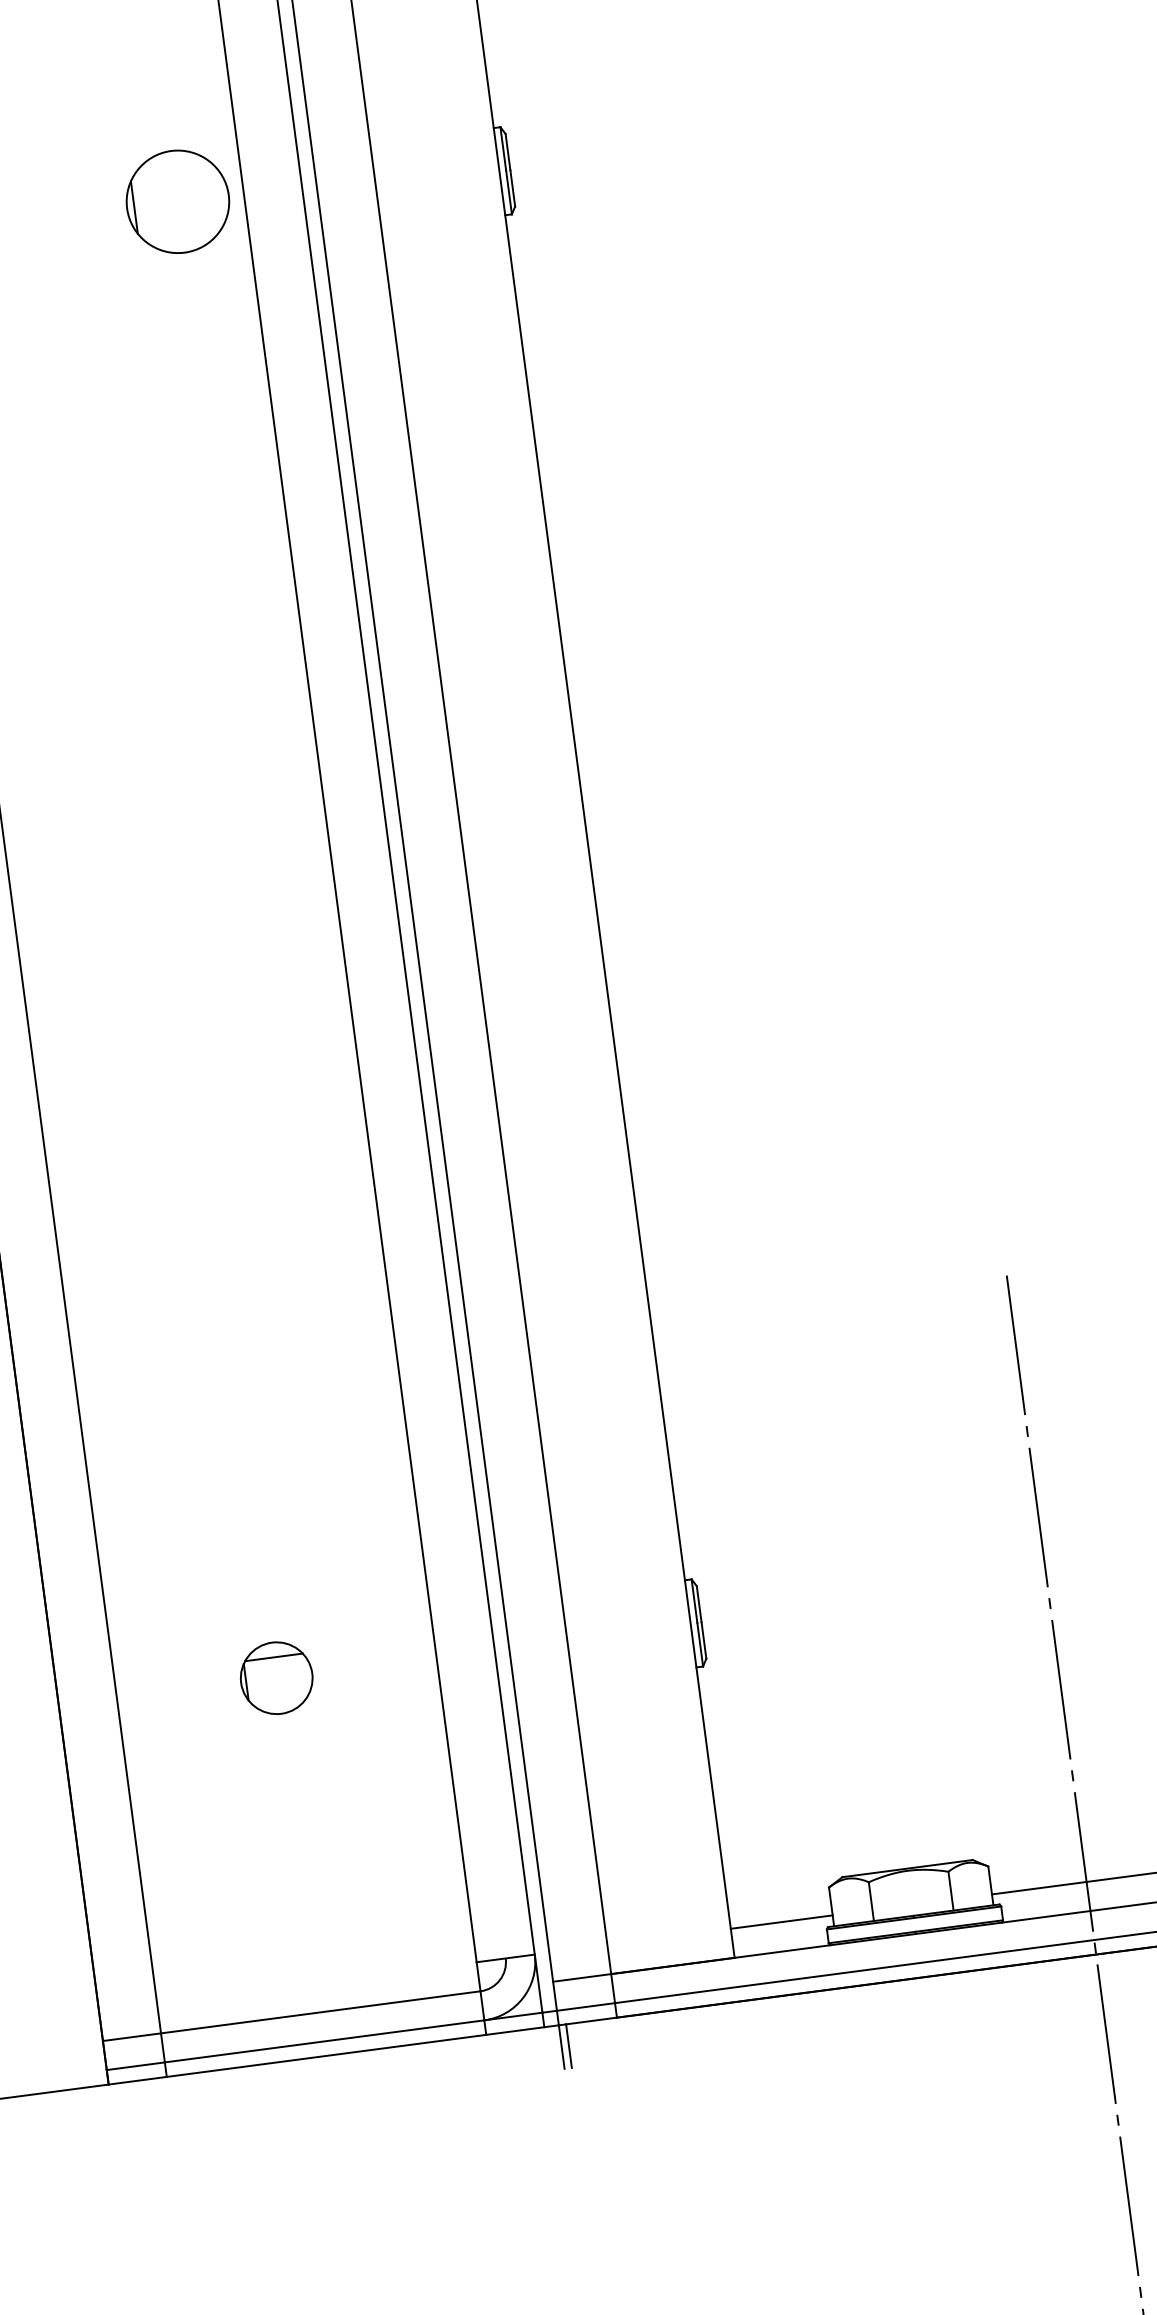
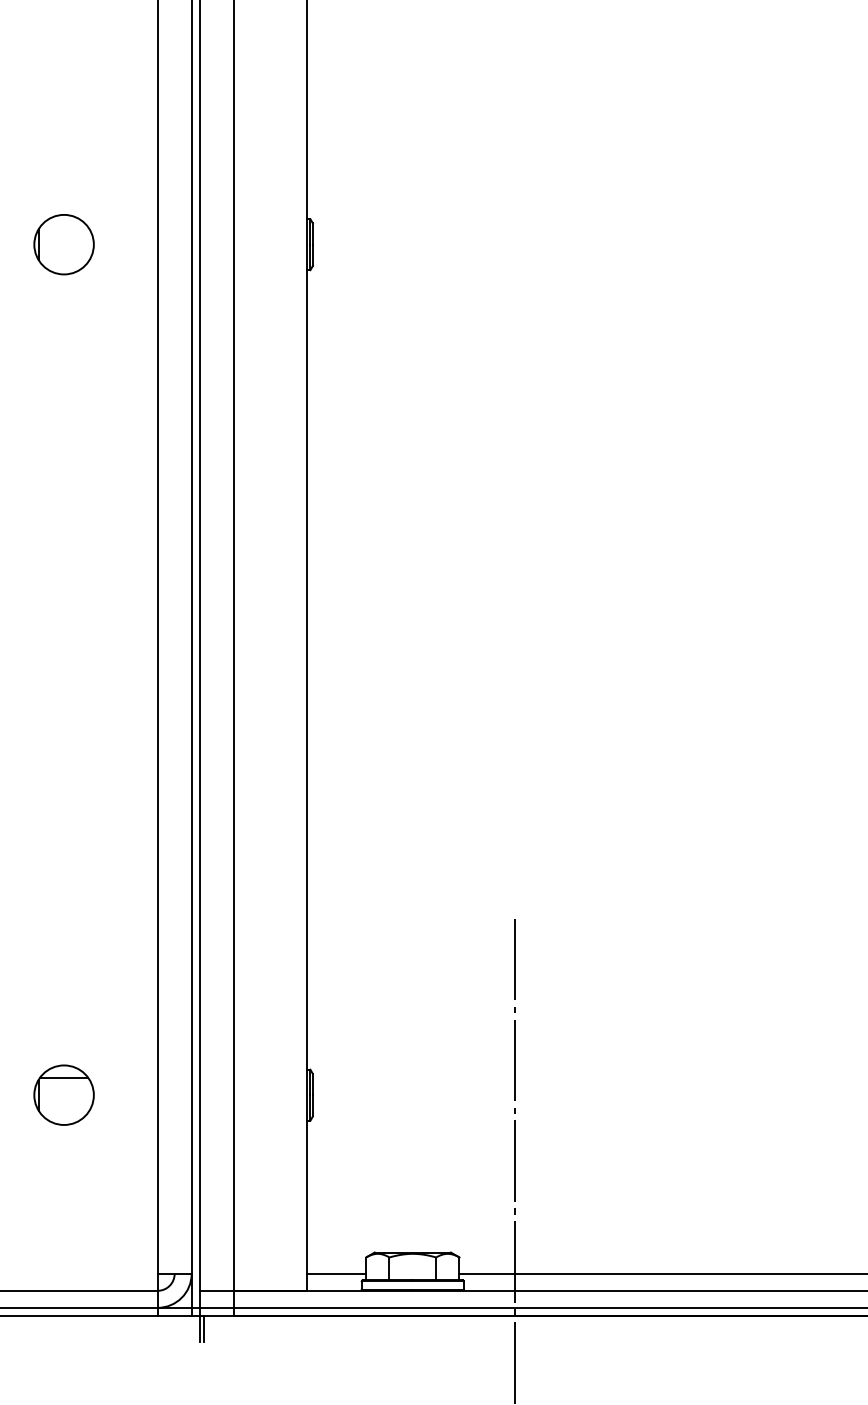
part: (176, 201) -> (63, 244), moved
part: (275, 1677) -> (63, 1094), size x1.43

